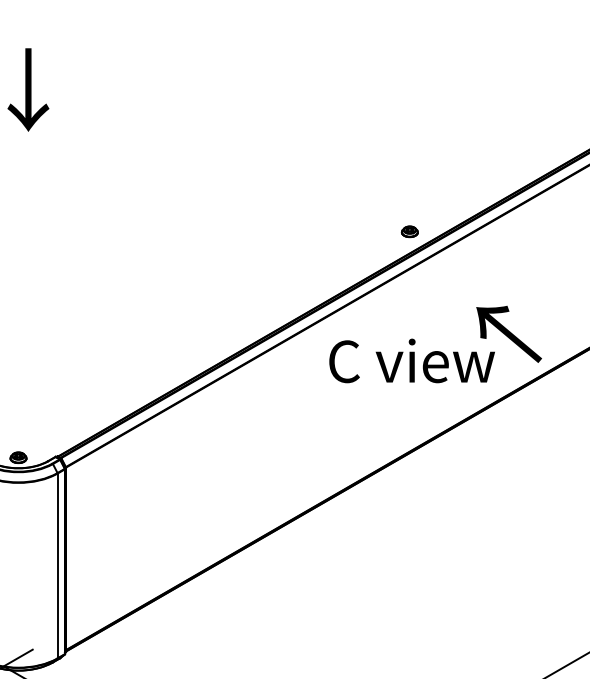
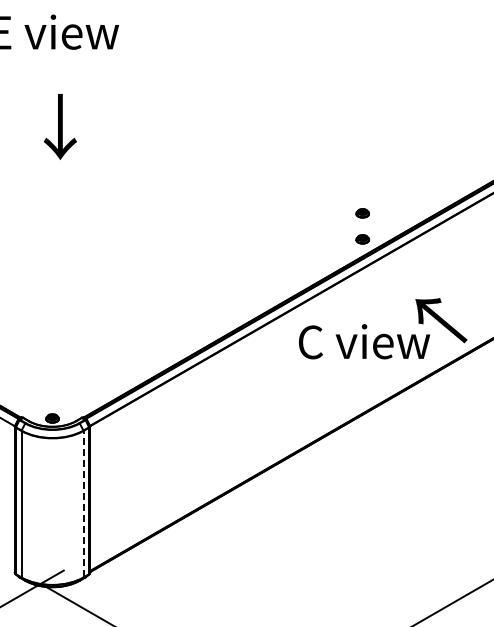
part: (409, 199) -> (362, 213), added
line: (57, 565) -> (83, 503), solid -> dashed

